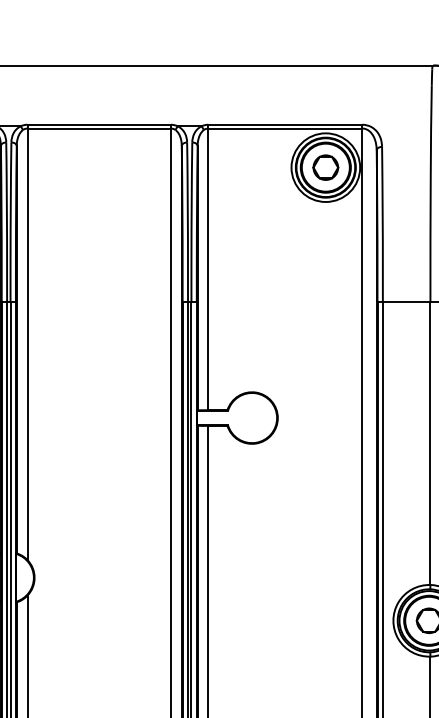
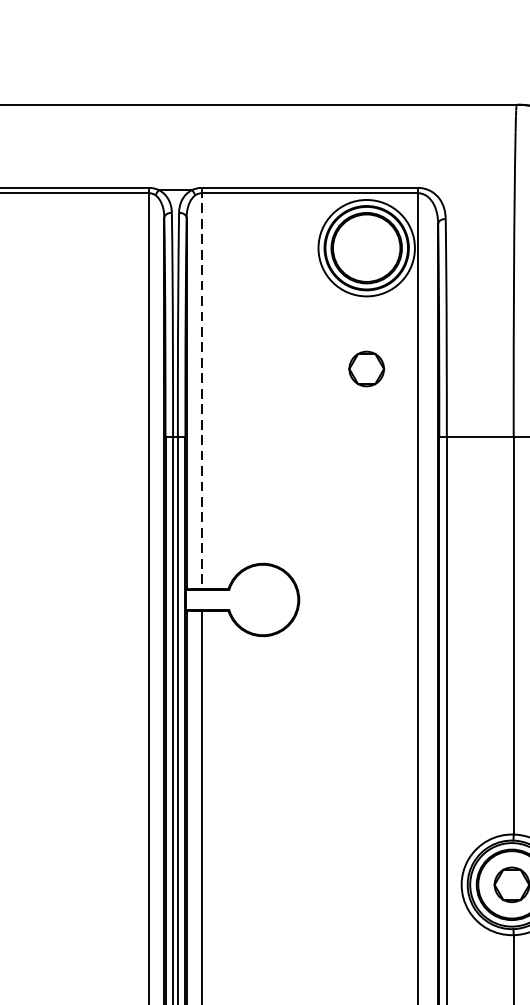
part: (325, 167) -> (366, 368), moved
line: (208, 267) -> (201, 388), solid -> dashed

